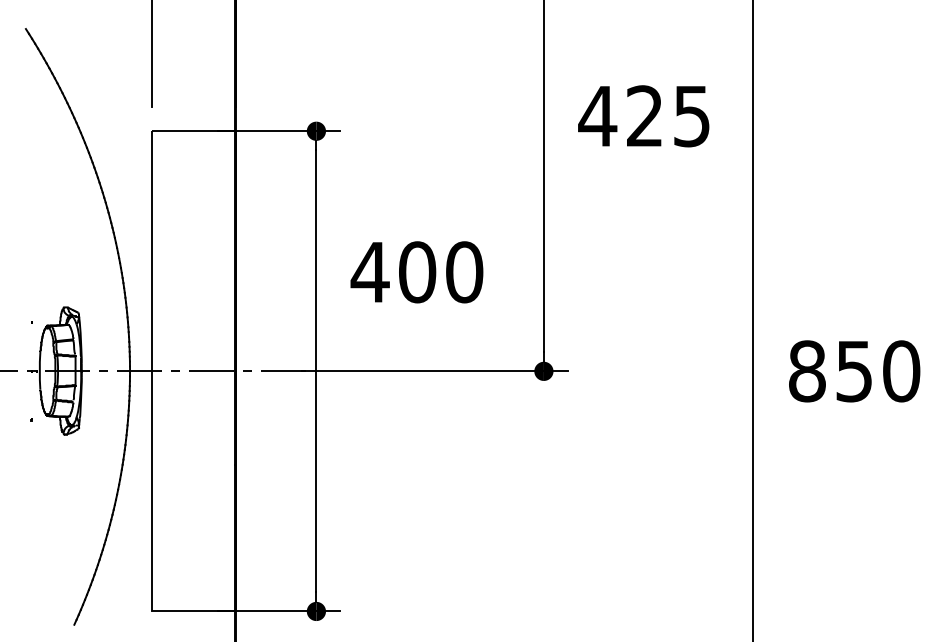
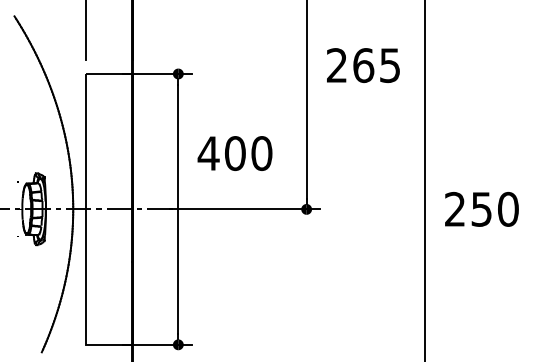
text: (619, 116) -> (349, 65), 425 -> 265
text: (806, 369) -> (454, 208), 850 -> 250

